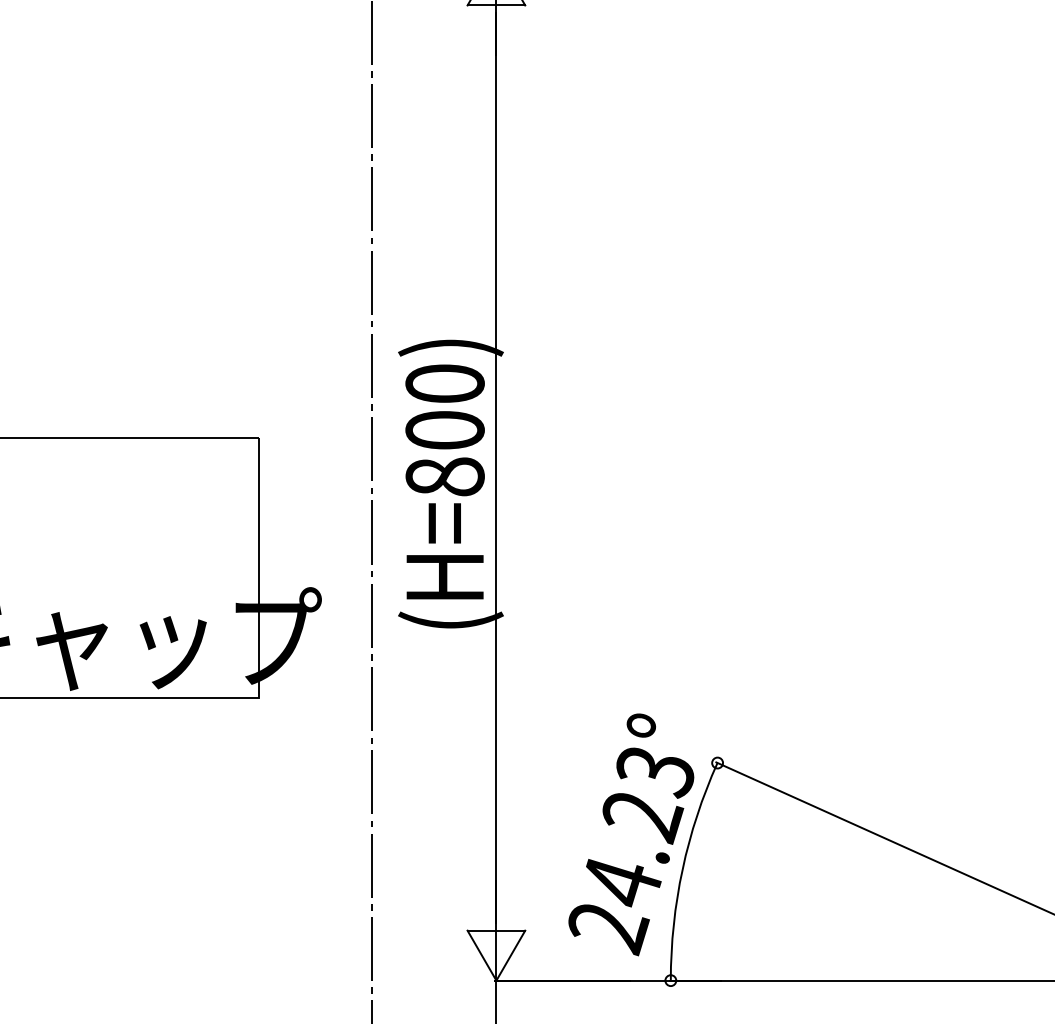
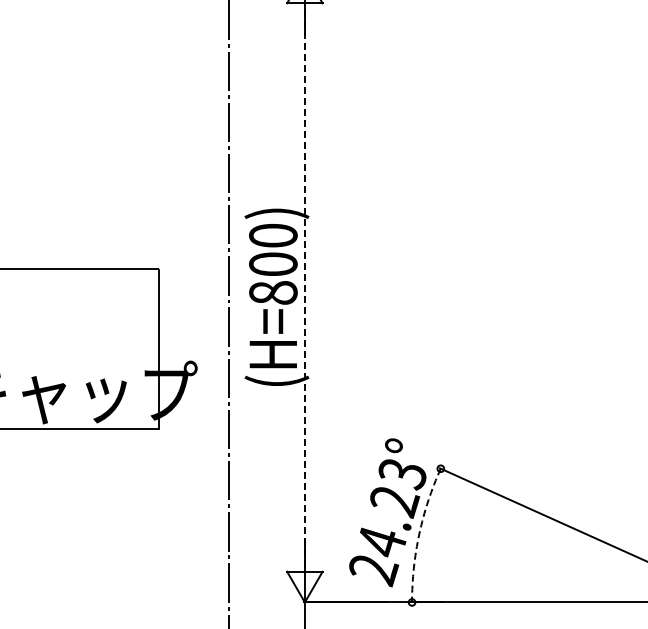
line: (495, 468) -> (304, 287), solid -> dashed
arc: (682, 870) -> (419, 534), solid -> dashed

